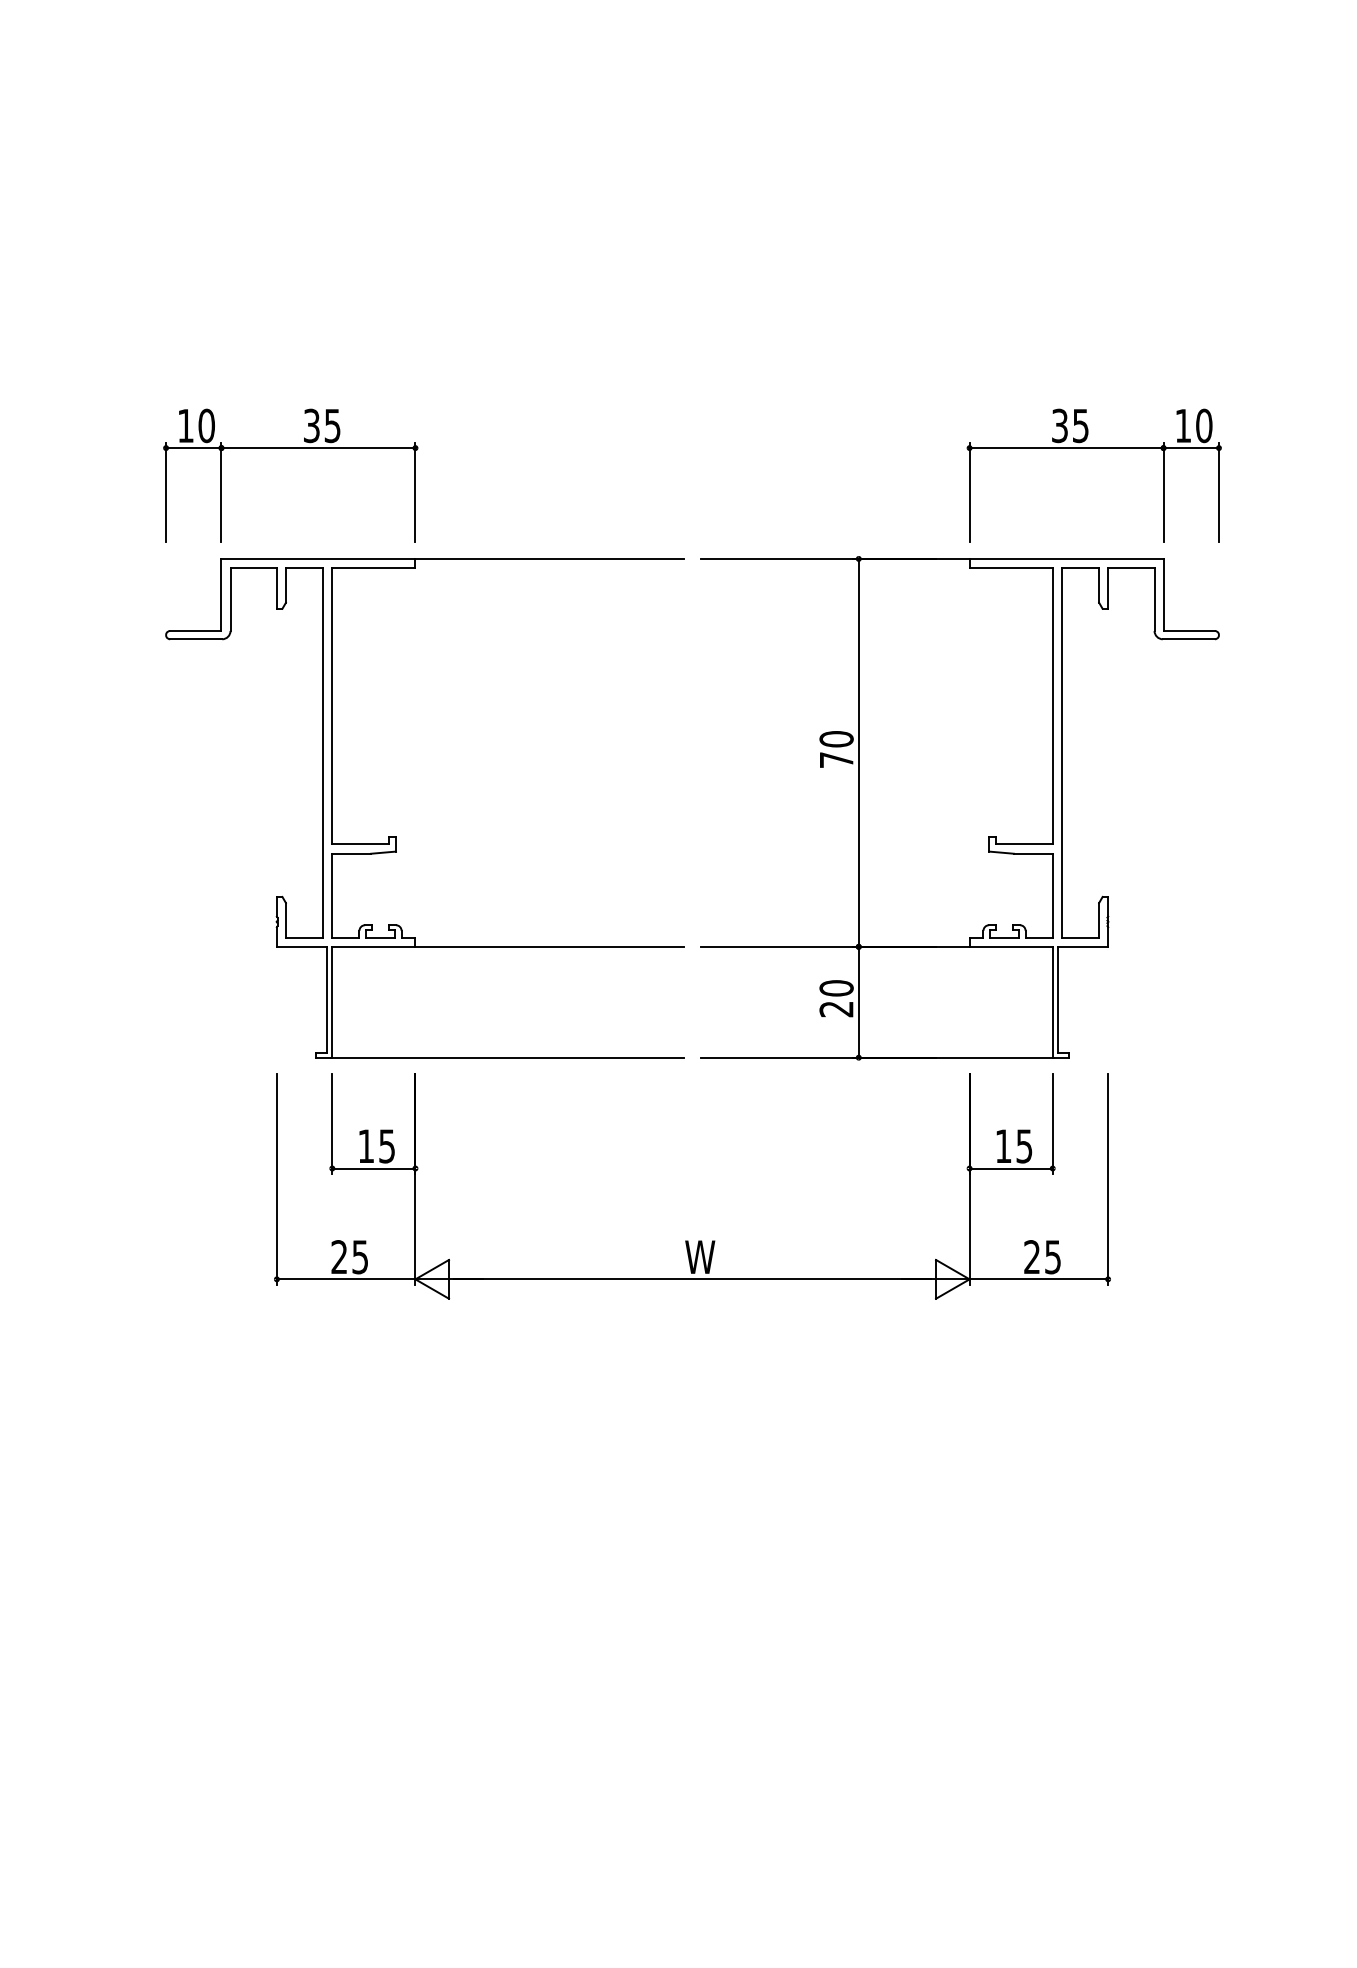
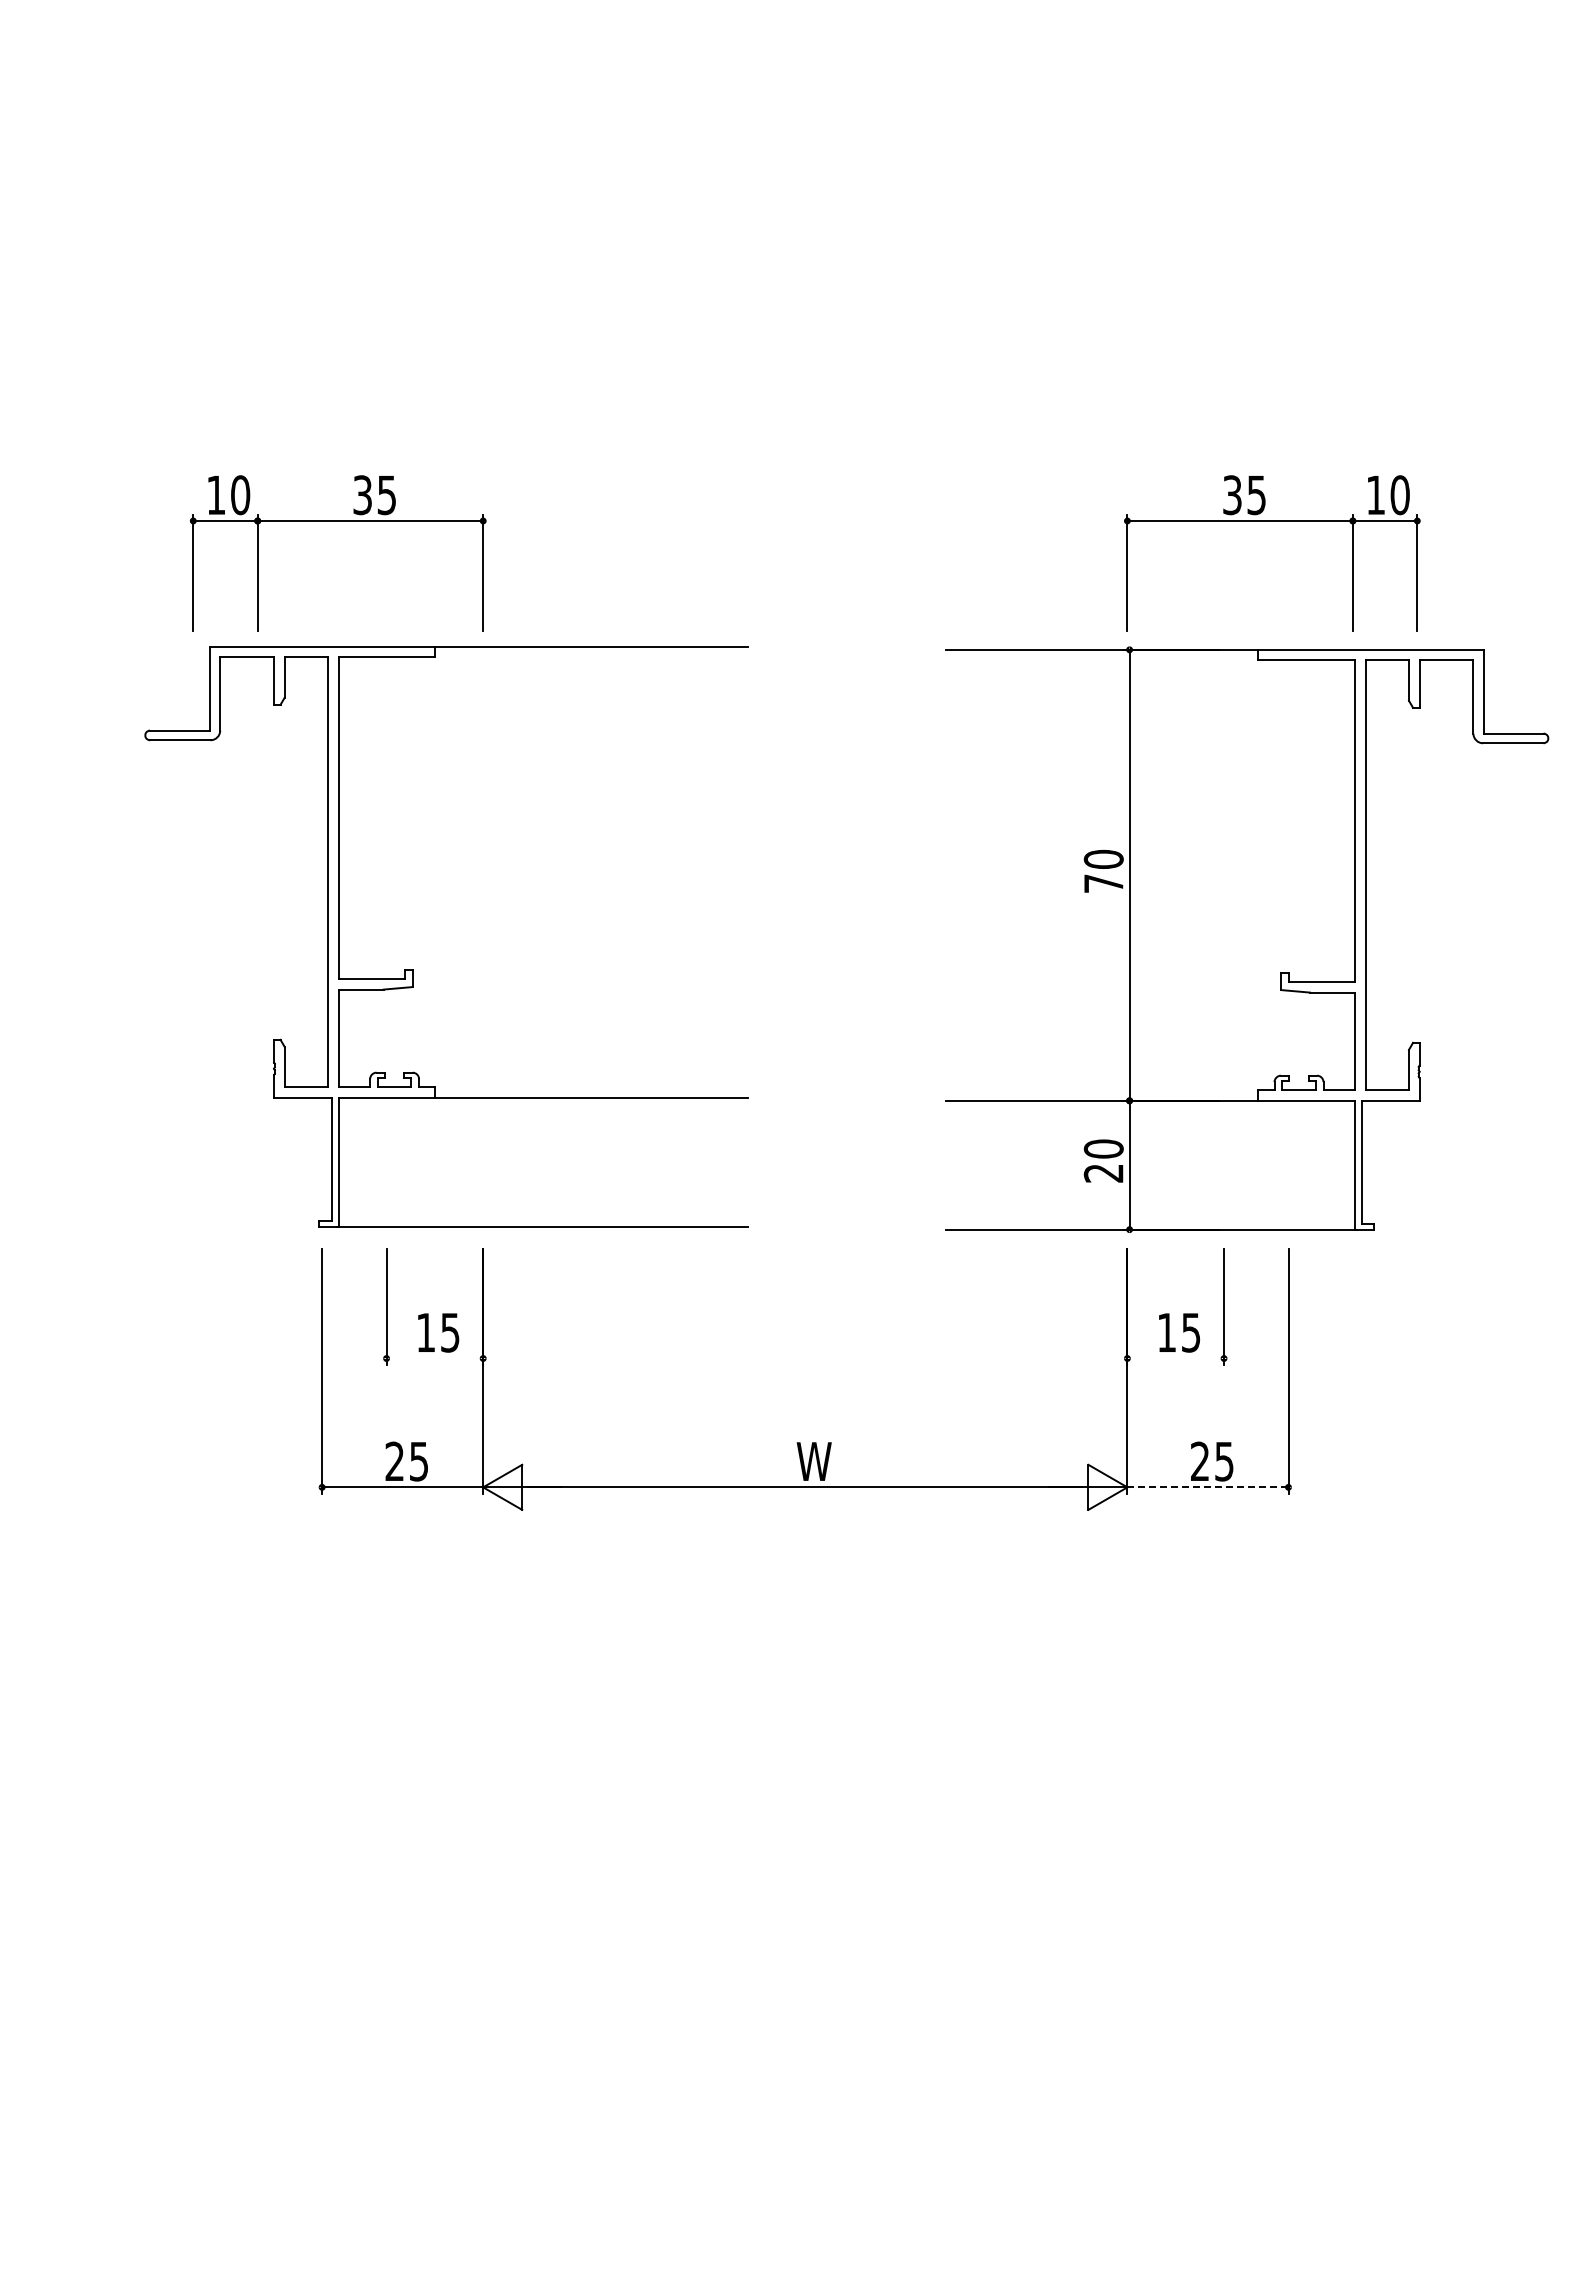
part: (960, 808) -> (1247, 939), moved
part: (396, 836) -> (413, 969), moved
line: (373, 1168) -> (434, 1358), removed
line: (1010, 1168) -> (1175, 1358), removed
line: (1038, 1279) -> (1207, 1487), solid -> dashed

